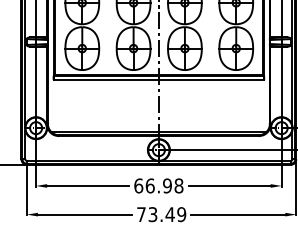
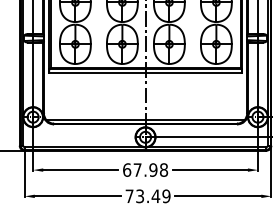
text: (150, 185) -> (137, 169), 66.98 -> 67.98

